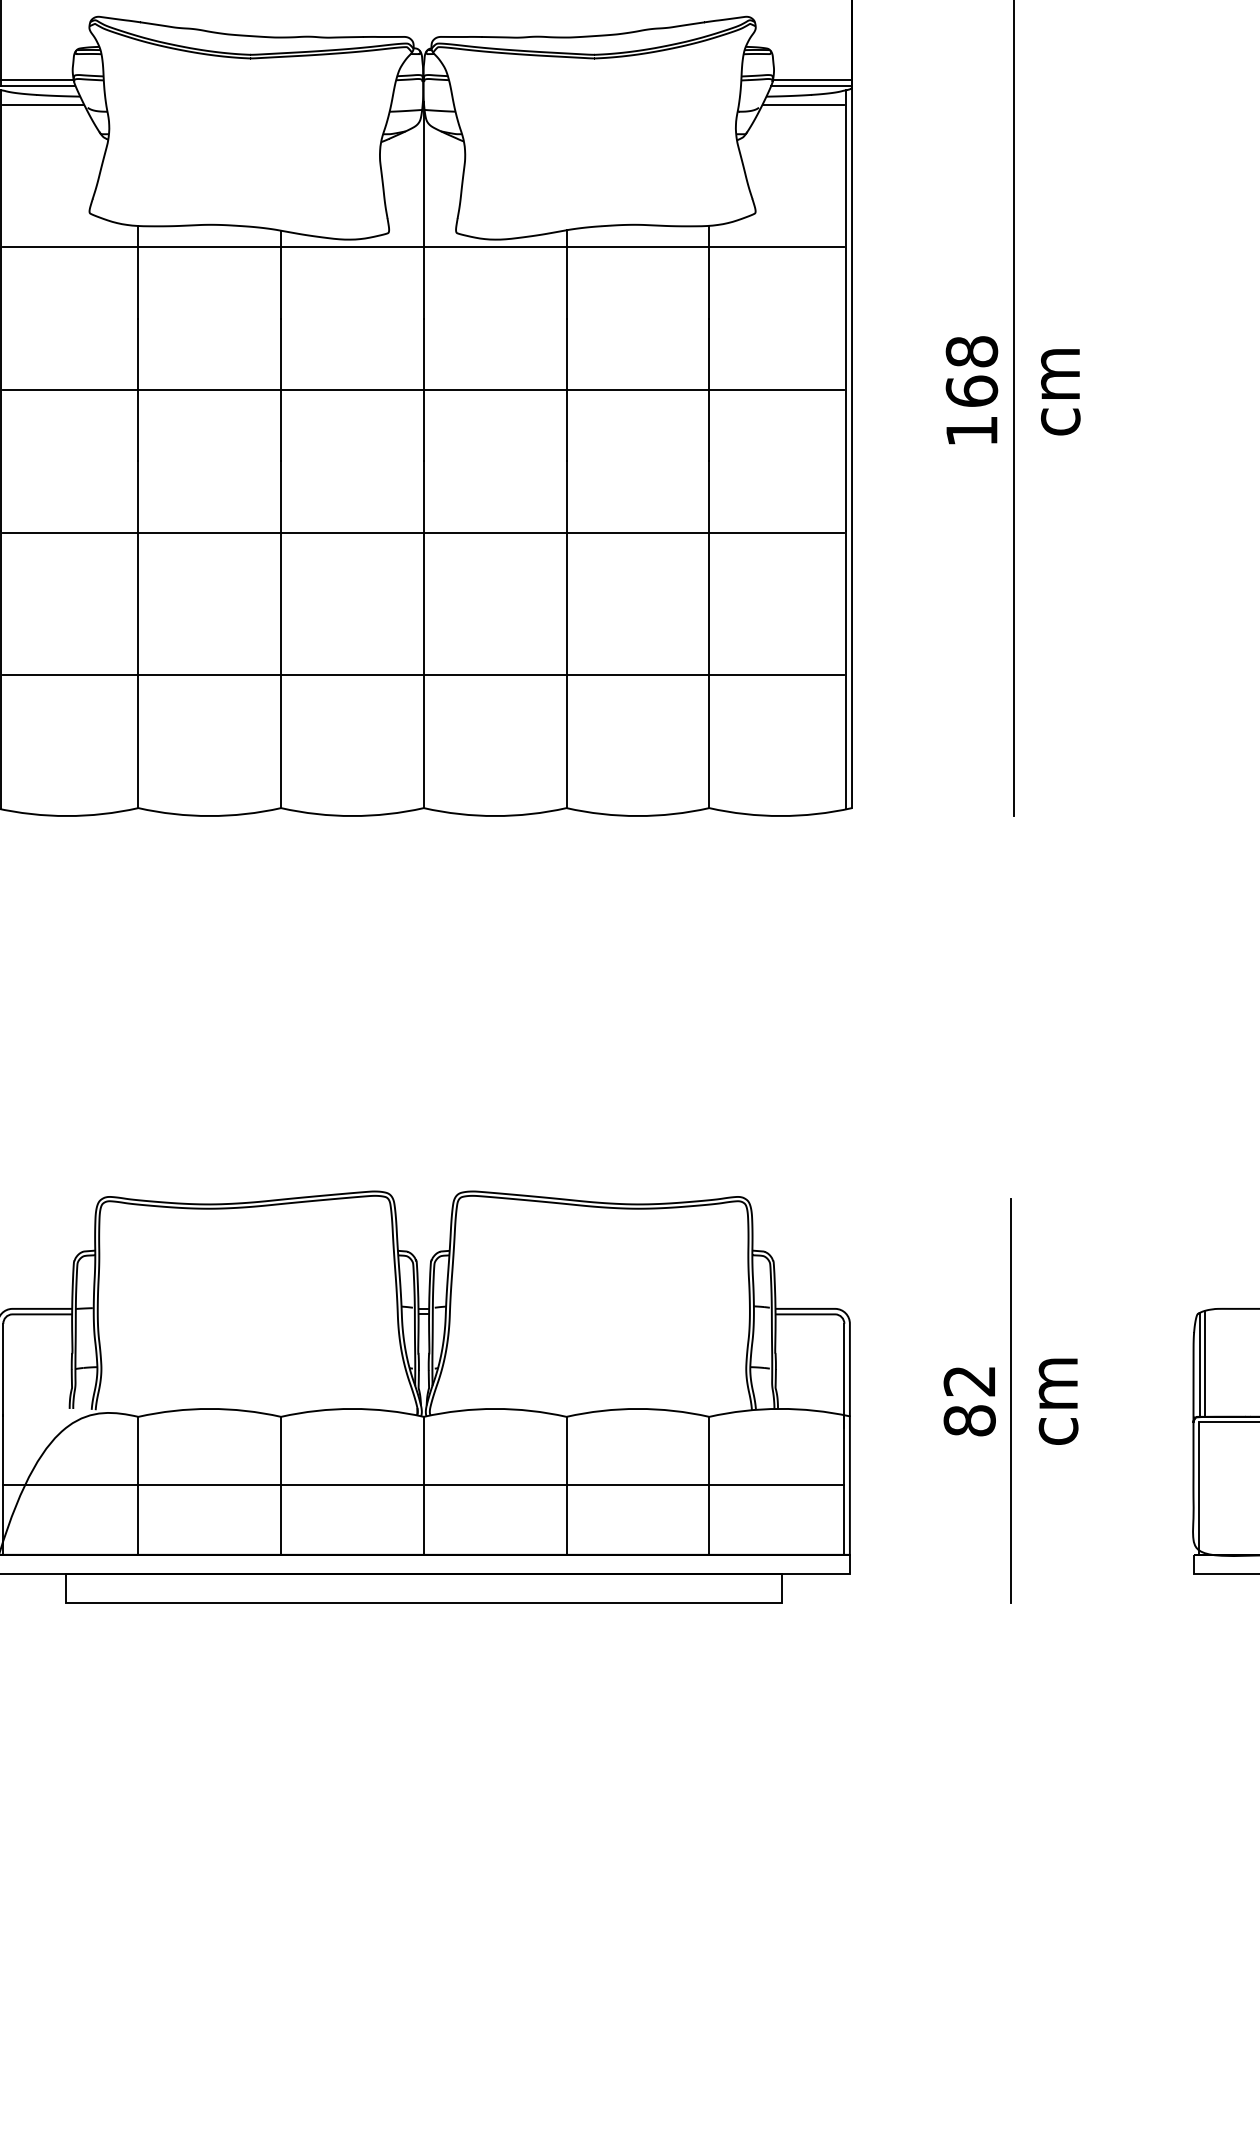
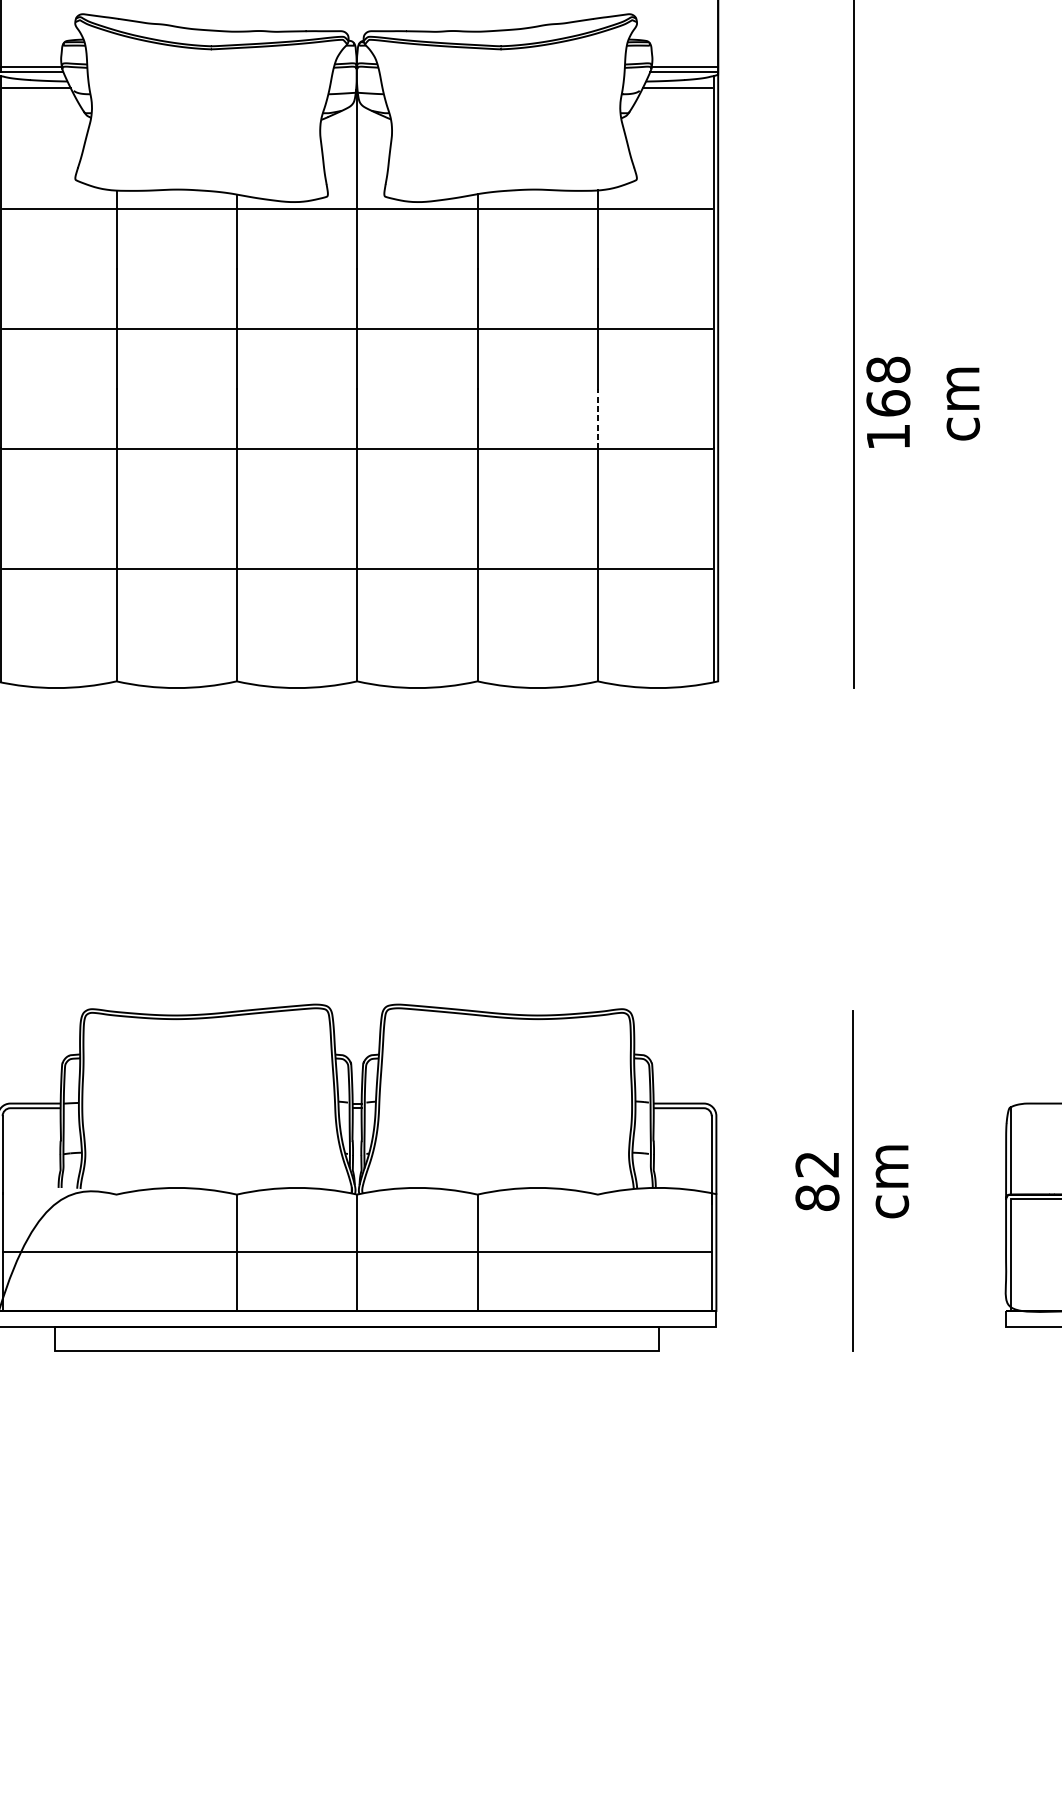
text: (1012, 390) -> (922, 402), moved
line: (709, 496) -> (598, 418), solid -> dashed
line: (1205, 1363) -> (1016, 1149), removed
line: (138, 1485) -> (116, 1252), removed
line: (709, 1485) -> (598, 1252), removed

